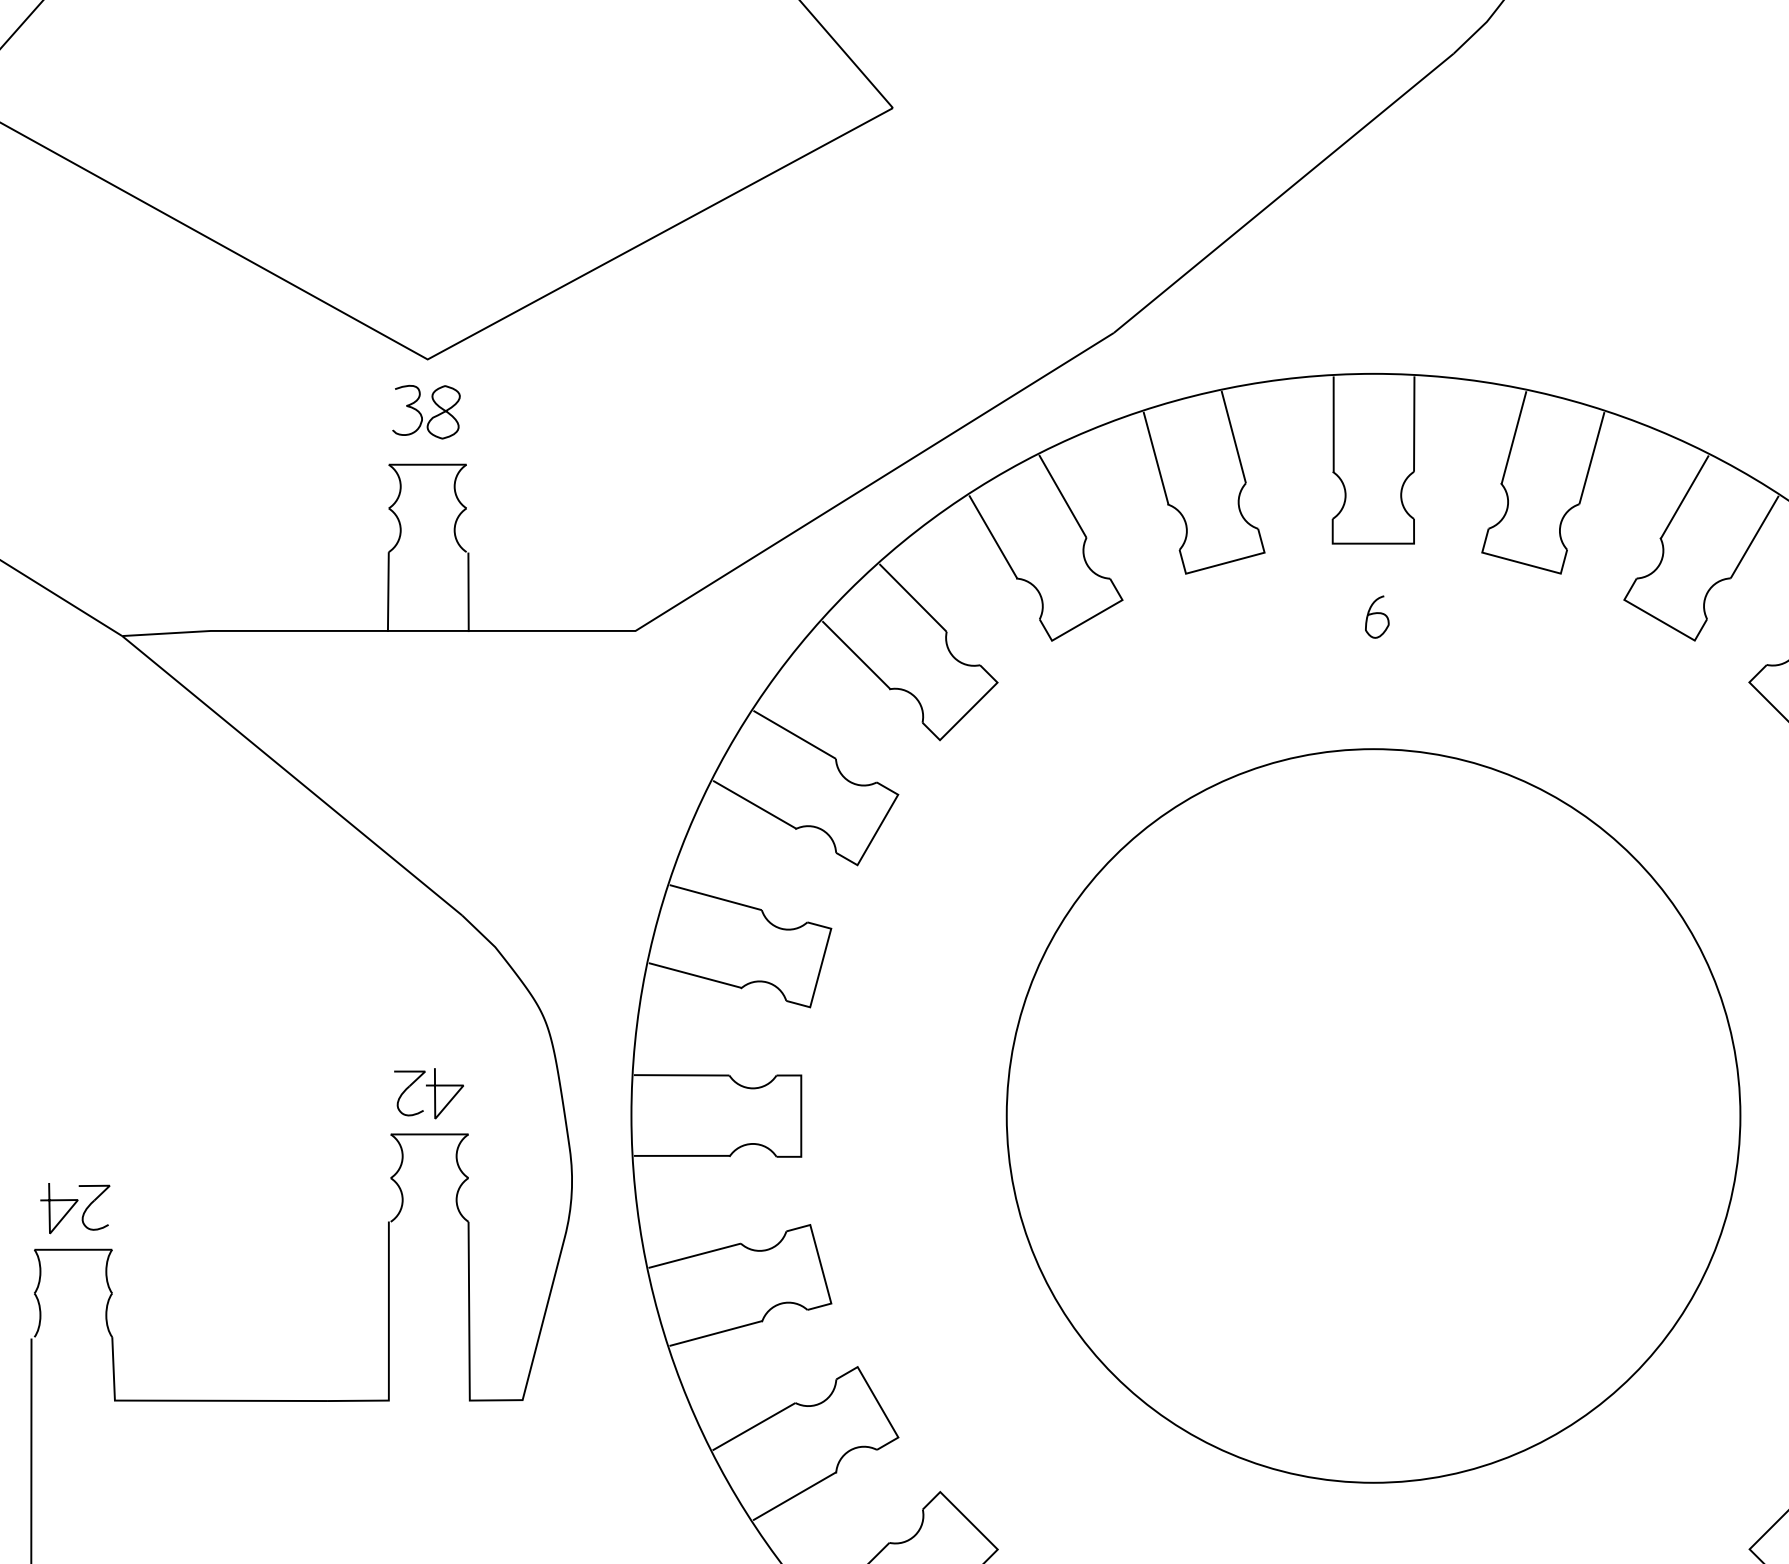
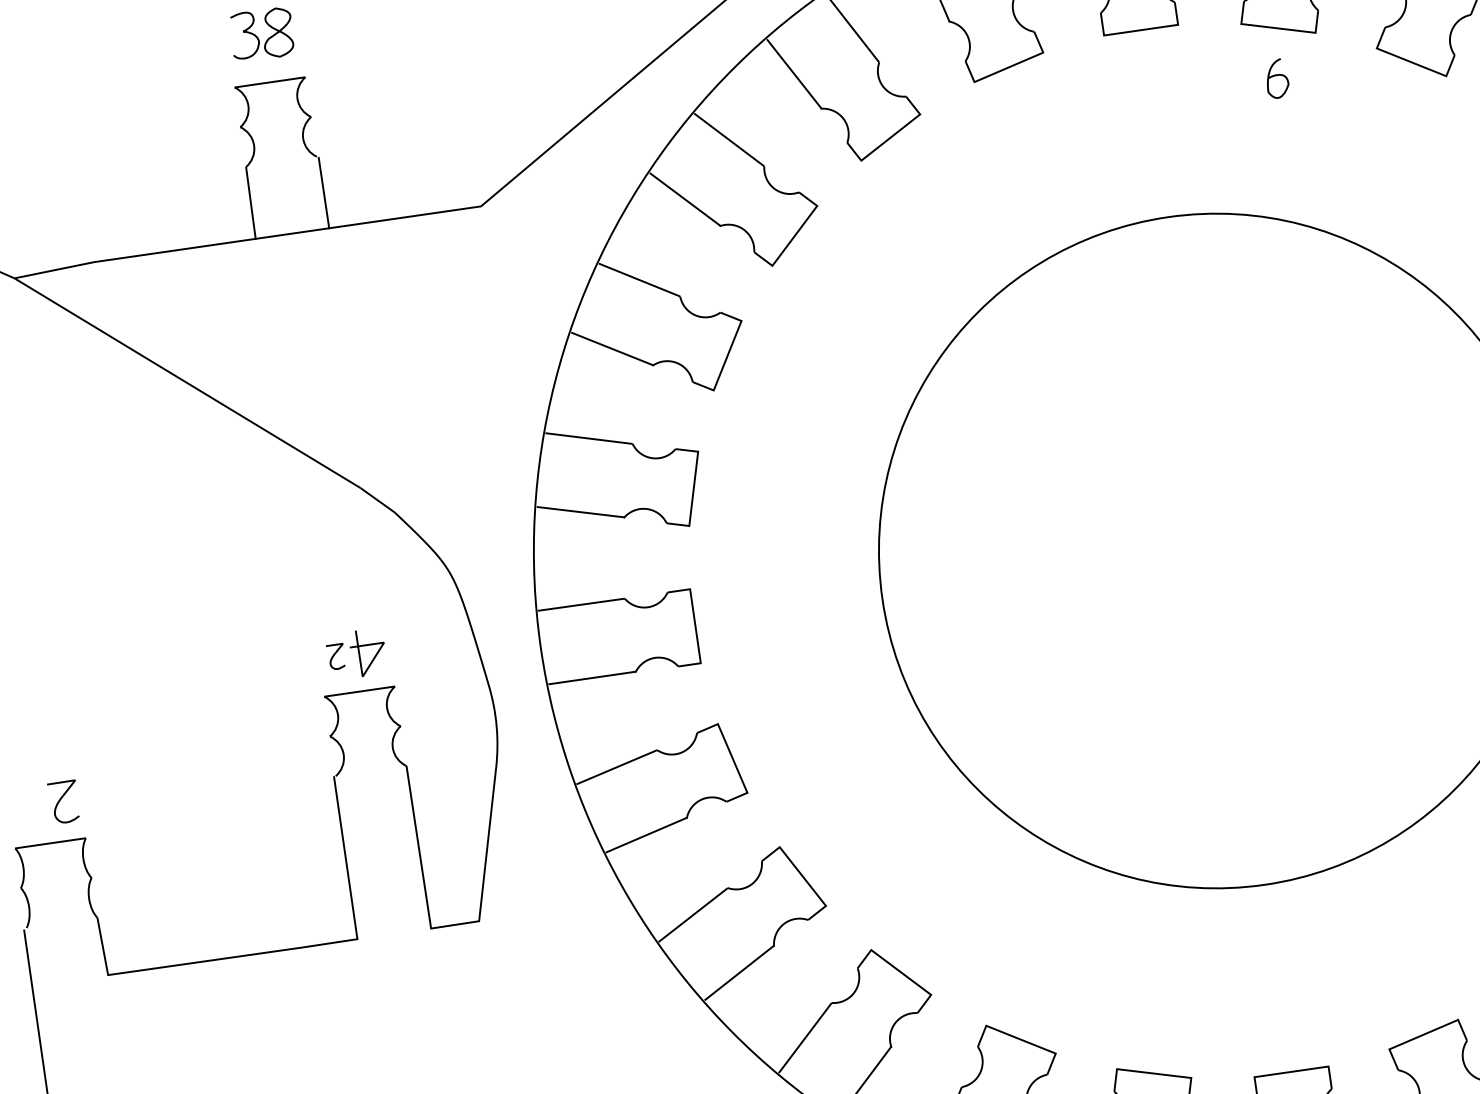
curve: (1375, 614) -> (1275, 76), moved
part: (409, 1093) -> (335, 656), size x0.6
curve: (59, 1201) -> (31, 801), removed

